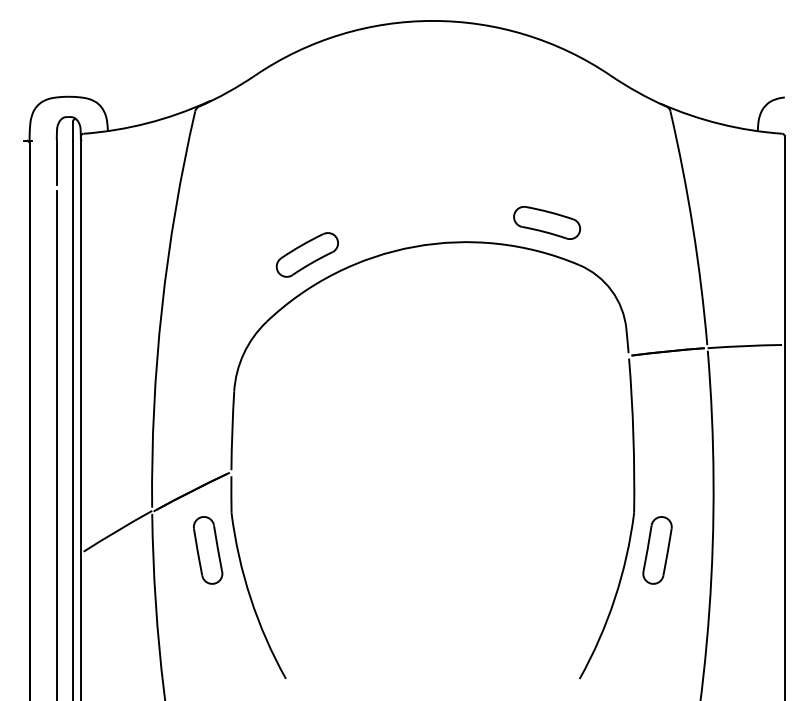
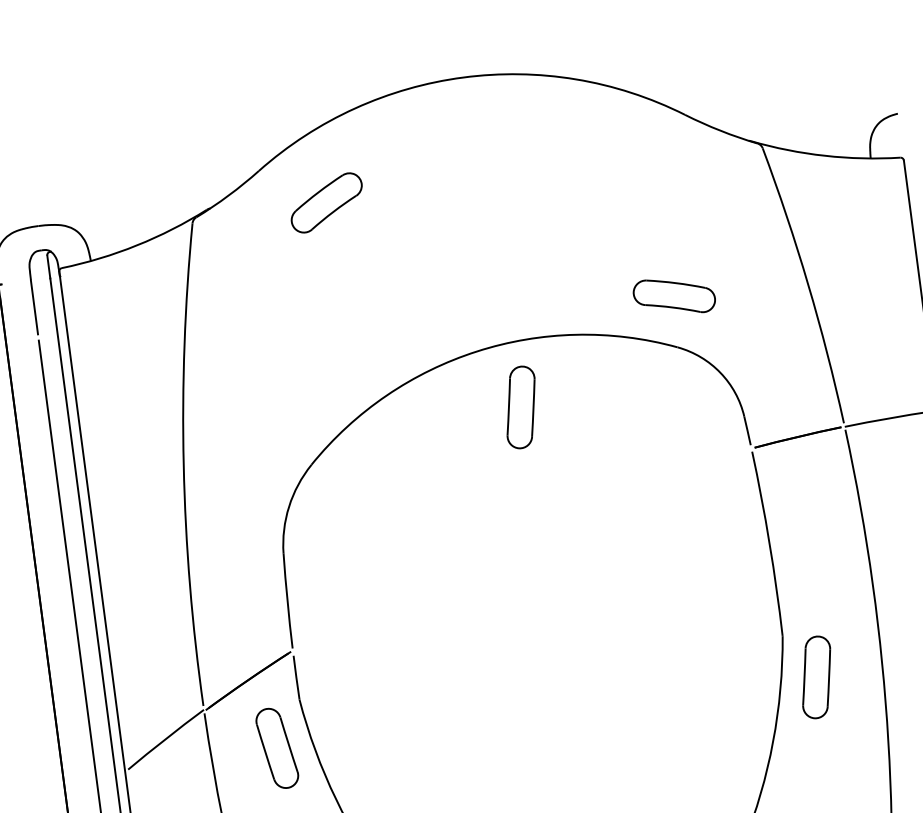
part: (547, 222) -> (674, 295), moved
part: (306, 254) -> (325, 202), moved
part: (444, 297) -> (521, 407), added

